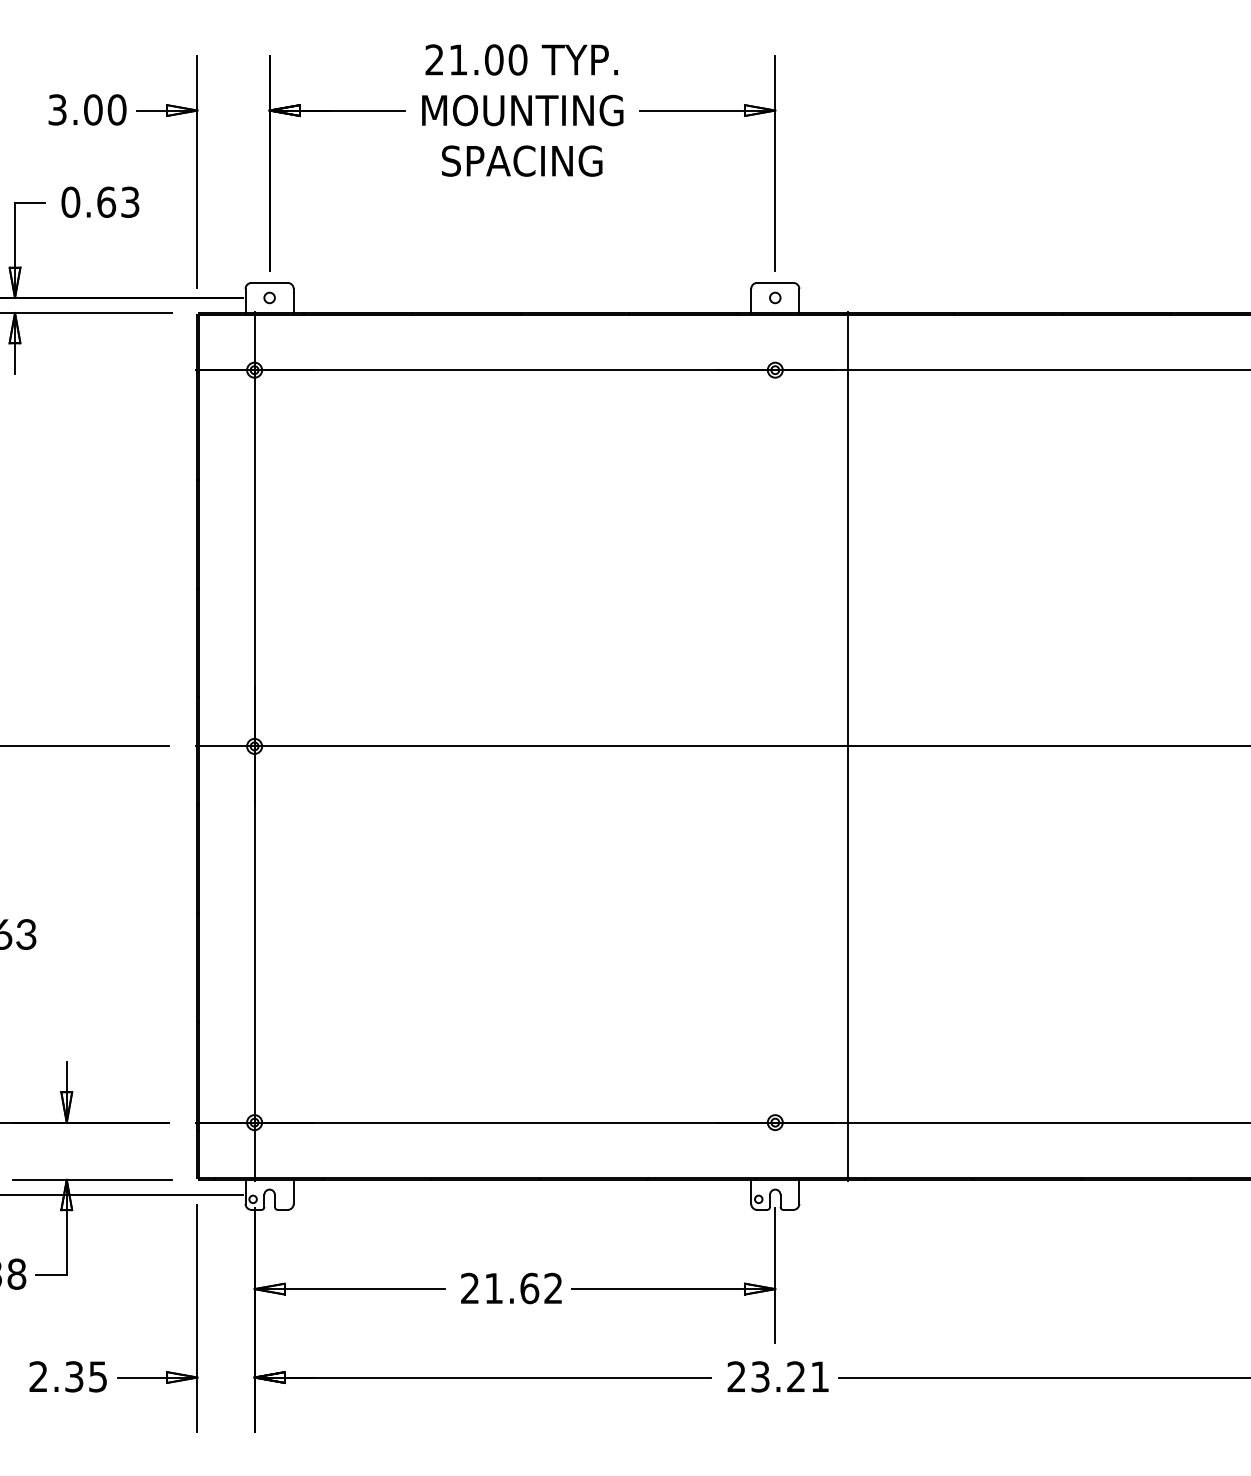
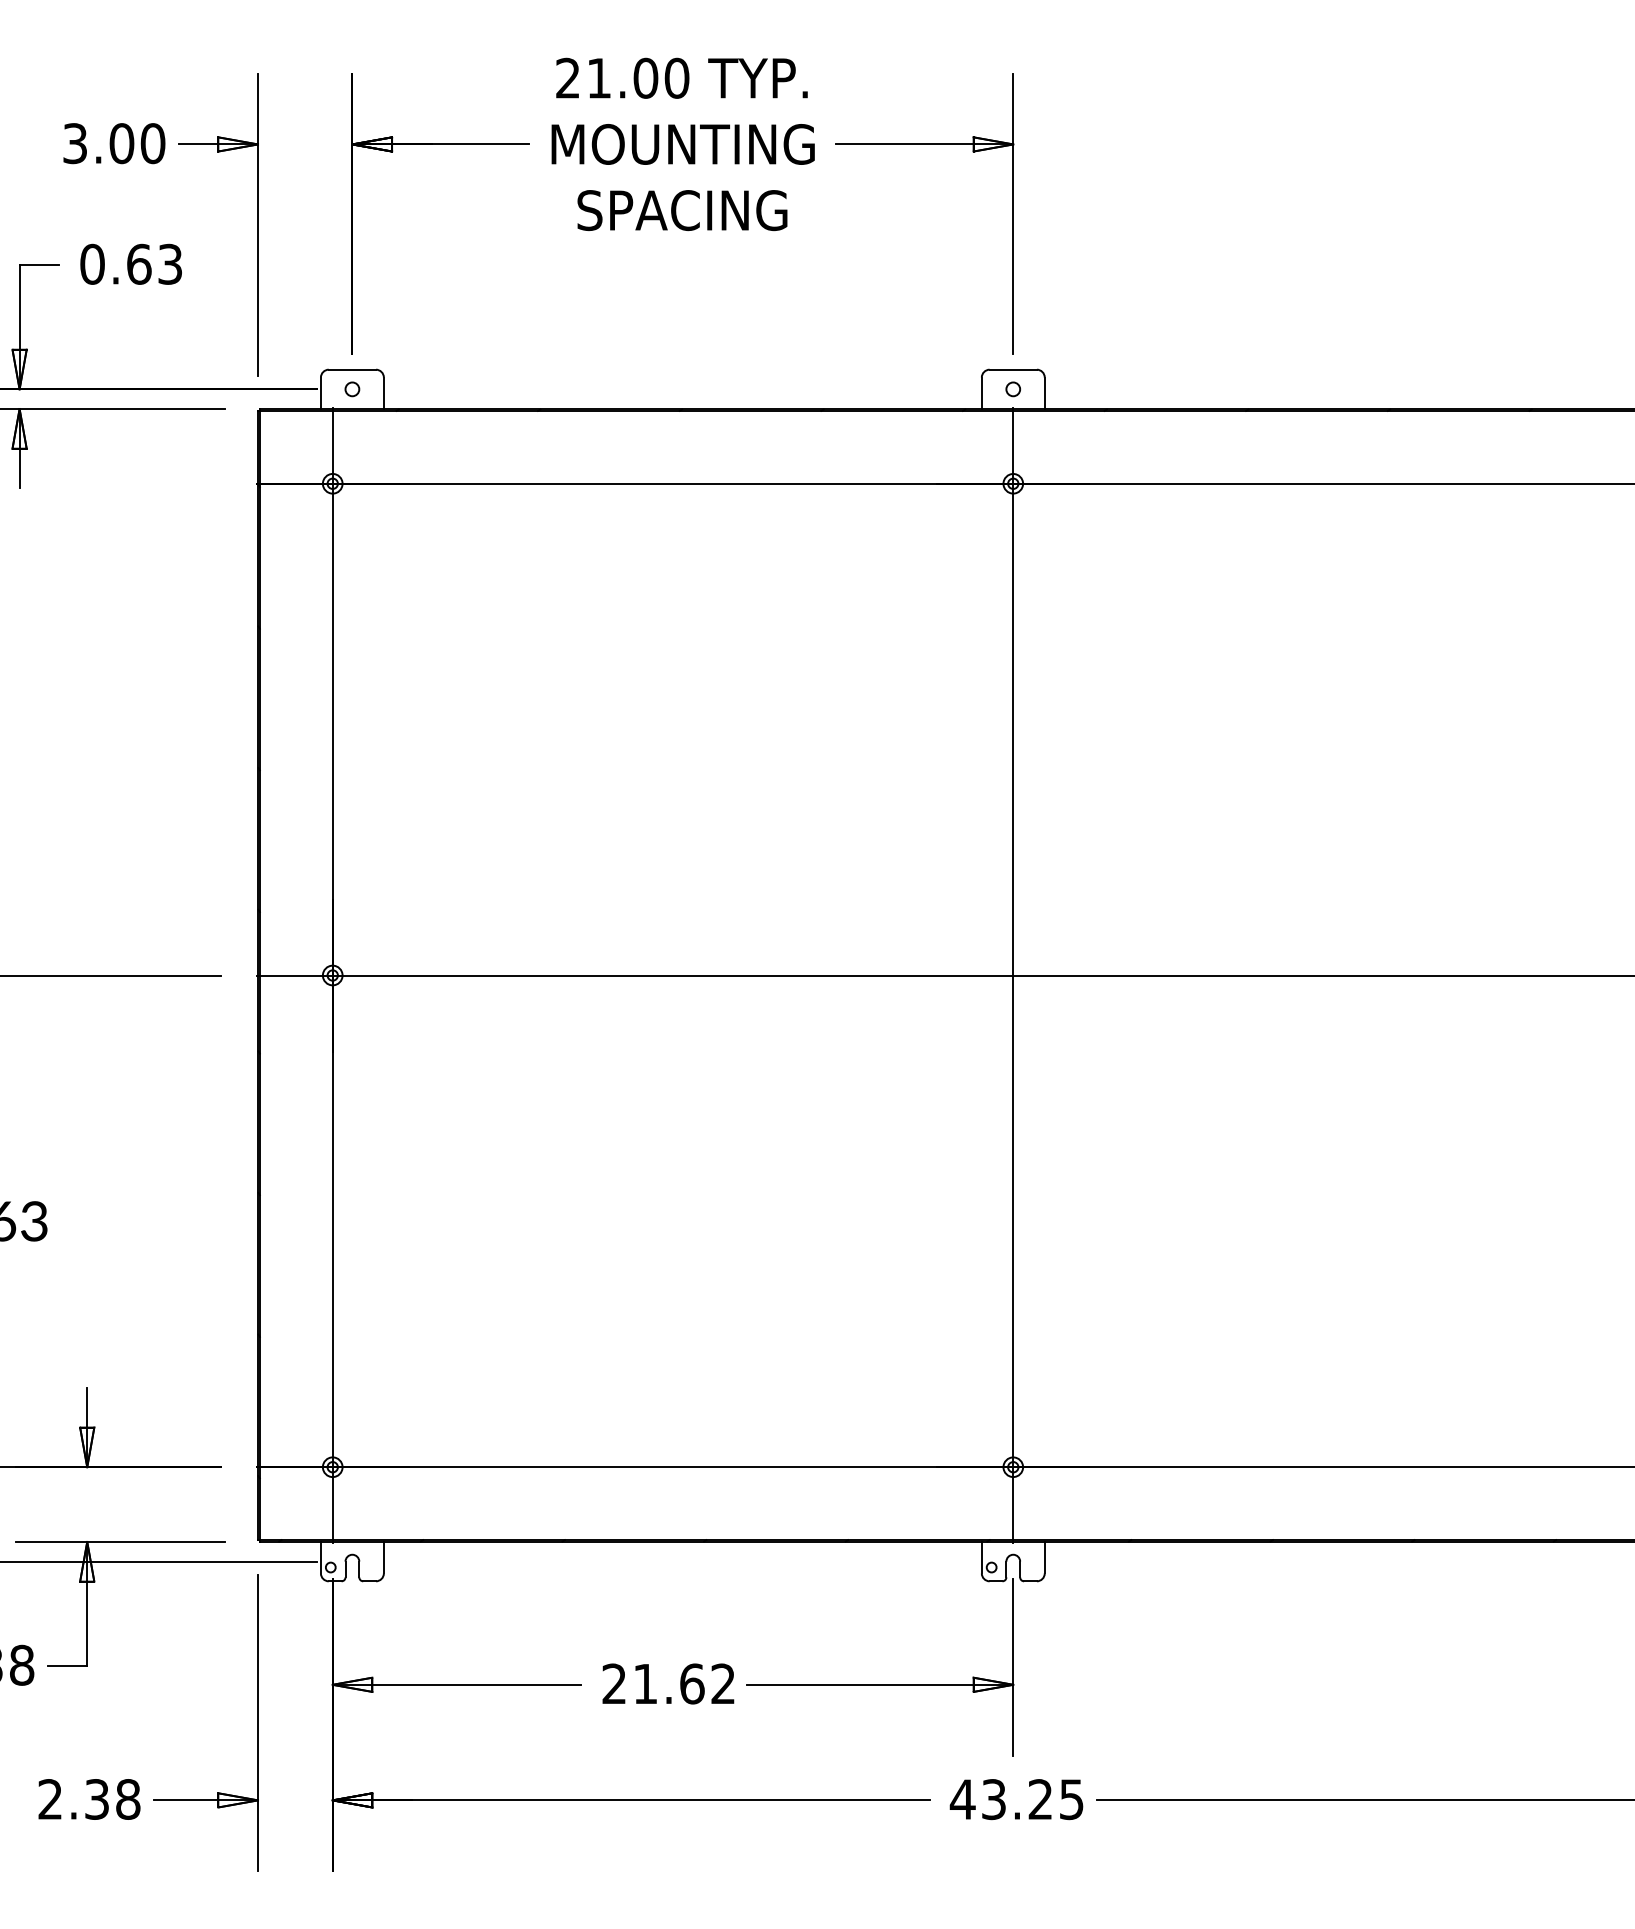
line: (848, 746) -> (1013, 975), moved
text: (97, 1376) -> (127, 1799), 2.35 -> 2.38
text: (777, 1376) -> (1016, 1799), 23.21 -> 43.25

